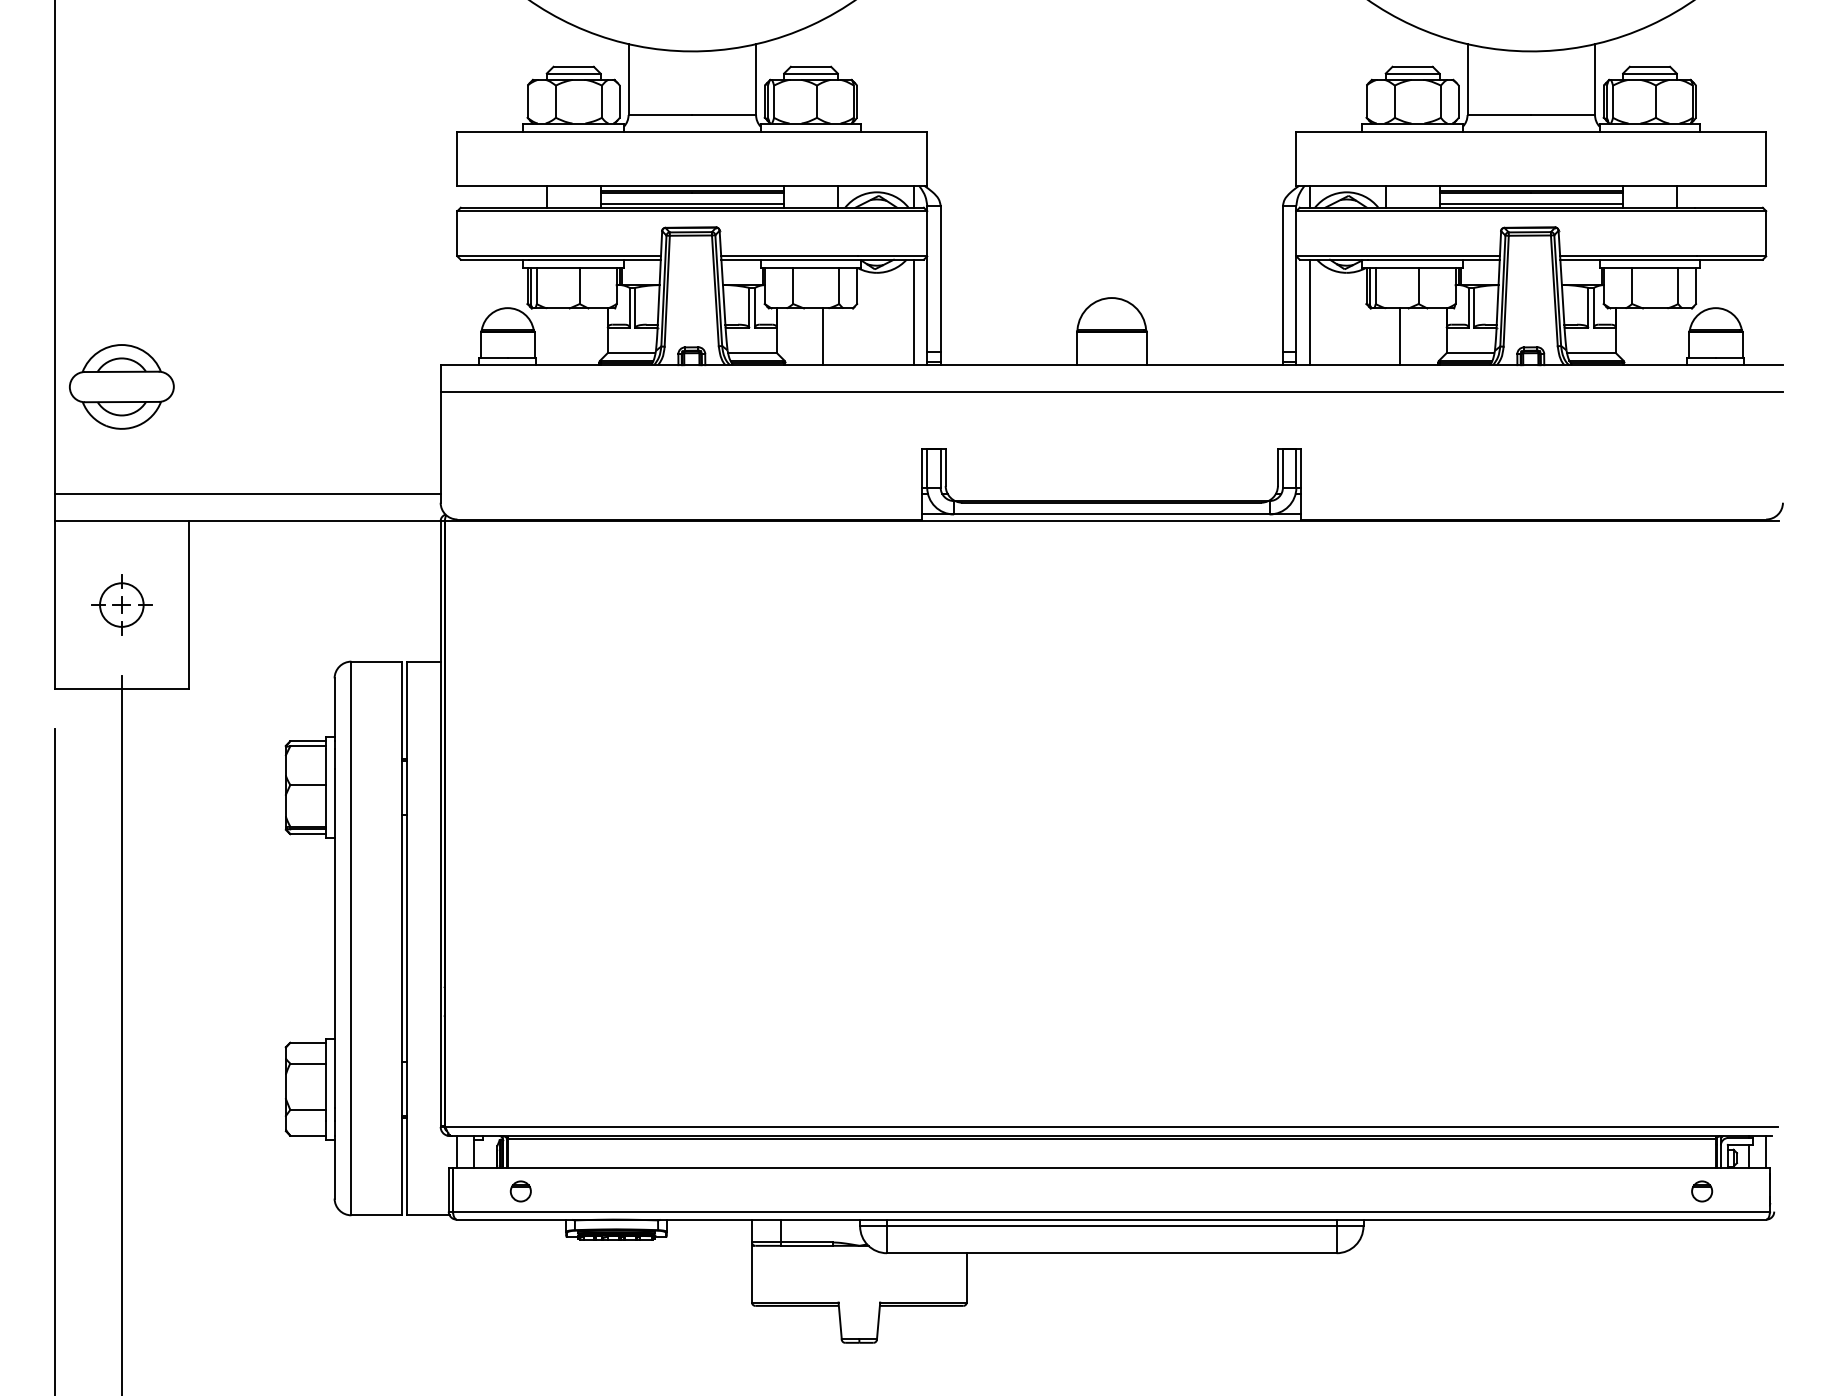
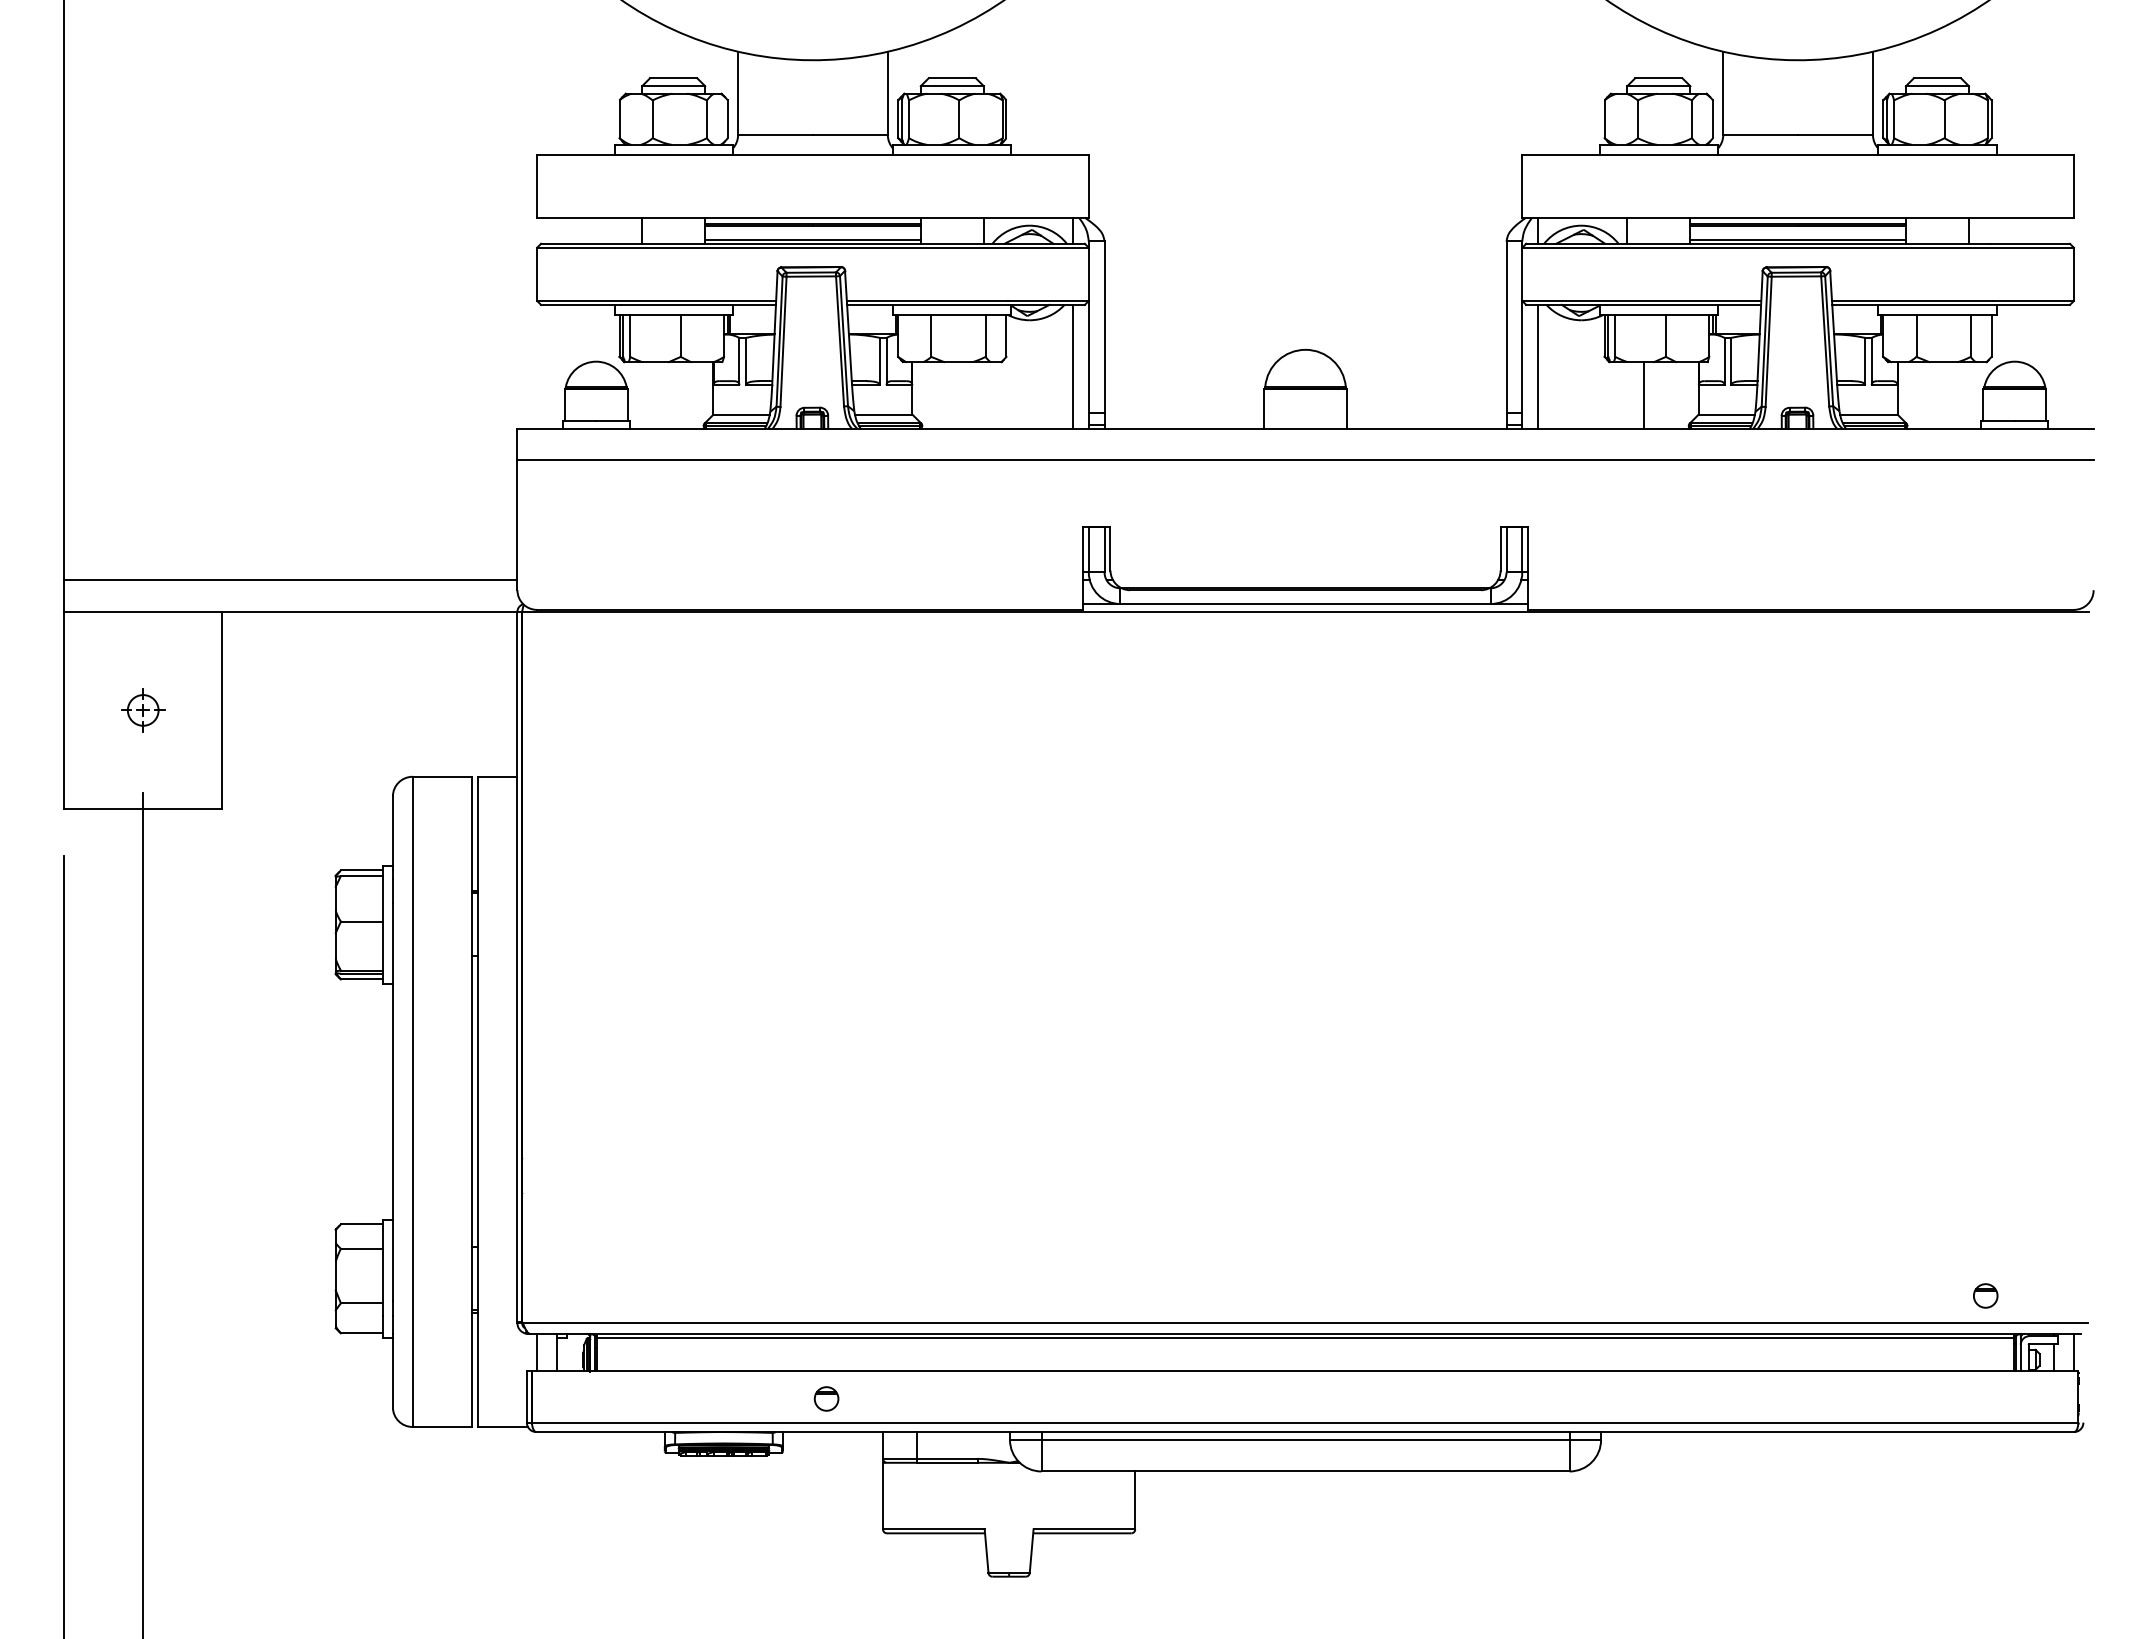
line: (823, 336) -> (966, 395), removed
part: (121, 387) -> (142, 454), removed
part: (122, 605) -> (143, 710), size x0.6
part: (520, 1191) -> (826, 1398), moved
part: (1701, 1191) -> (1985, 1295), moved

